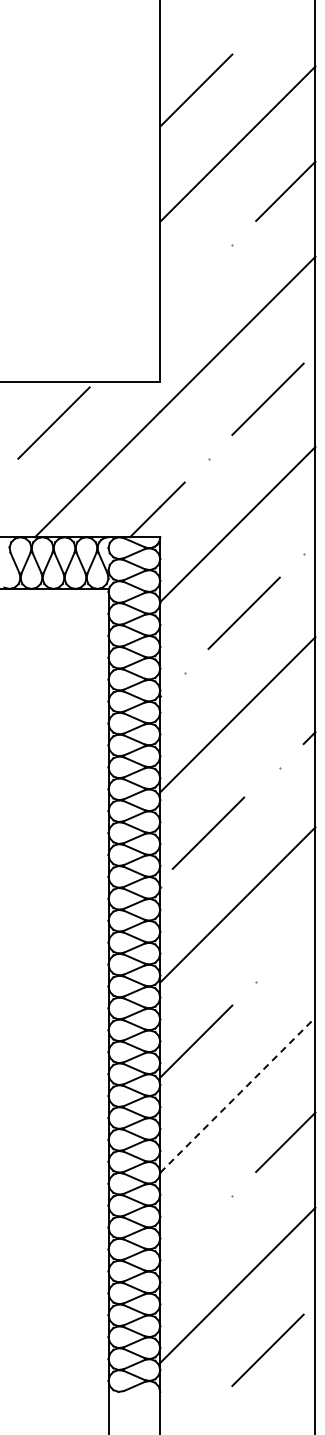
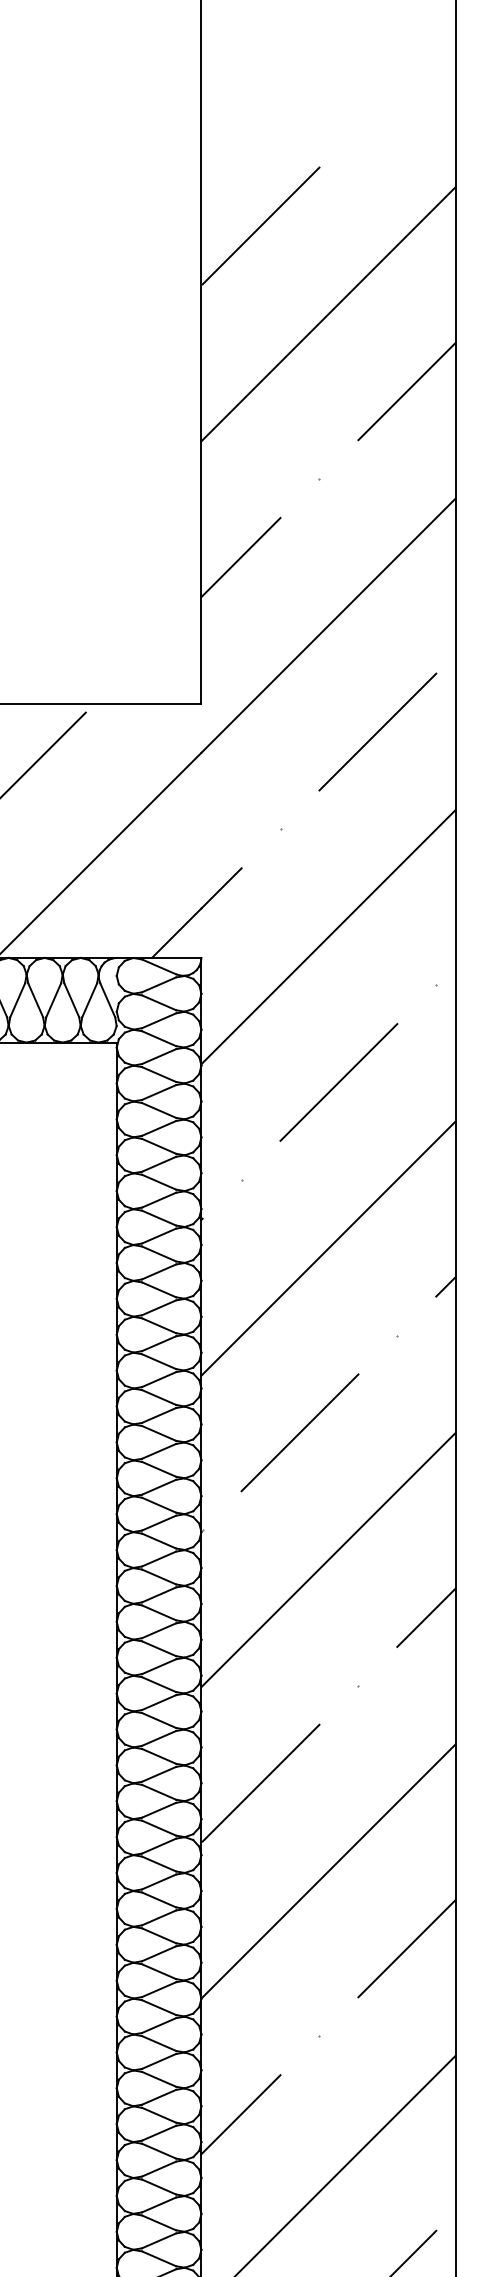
line: (184, 292) -> (241, 557), added
line: (208, 832) -> (300, 1431), moved
line: (297, 940) -> (426, 1618), added
line: (237, 1095) -> (327, 1872), dashed -> solid
line: (184, 1243) -> (241, 2114), added

